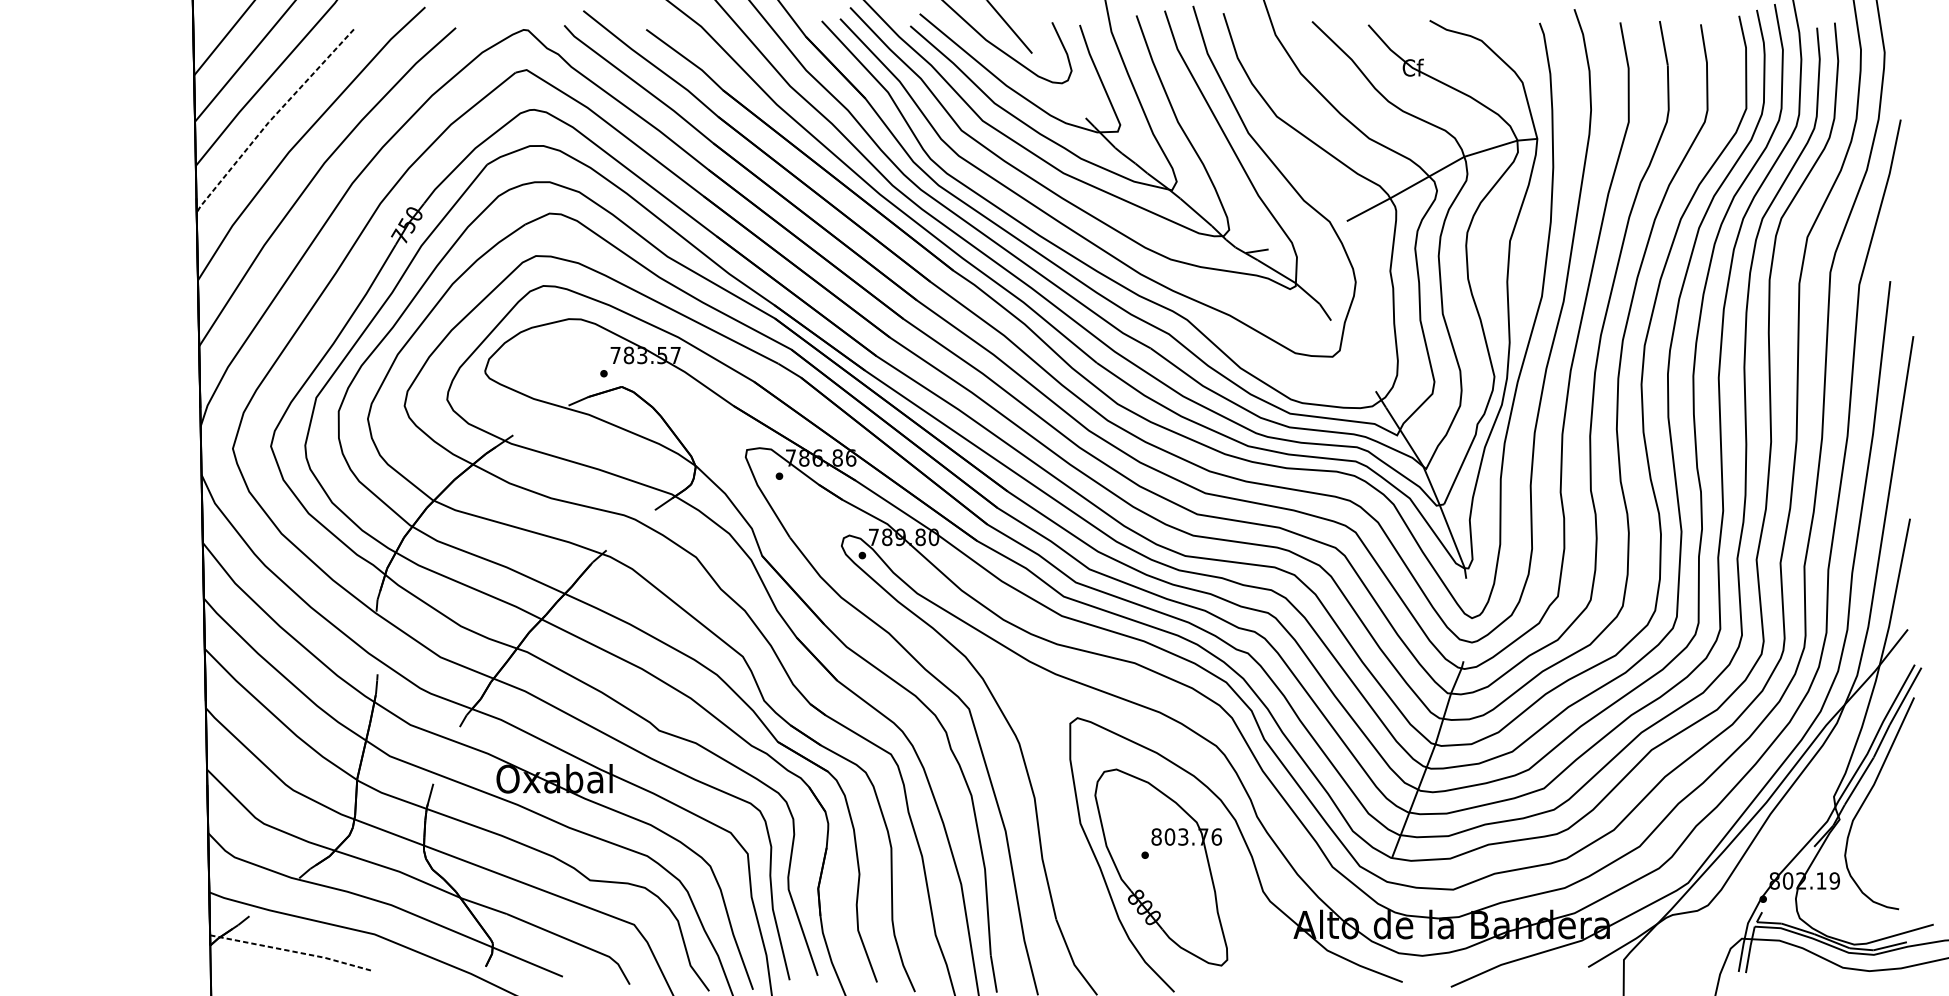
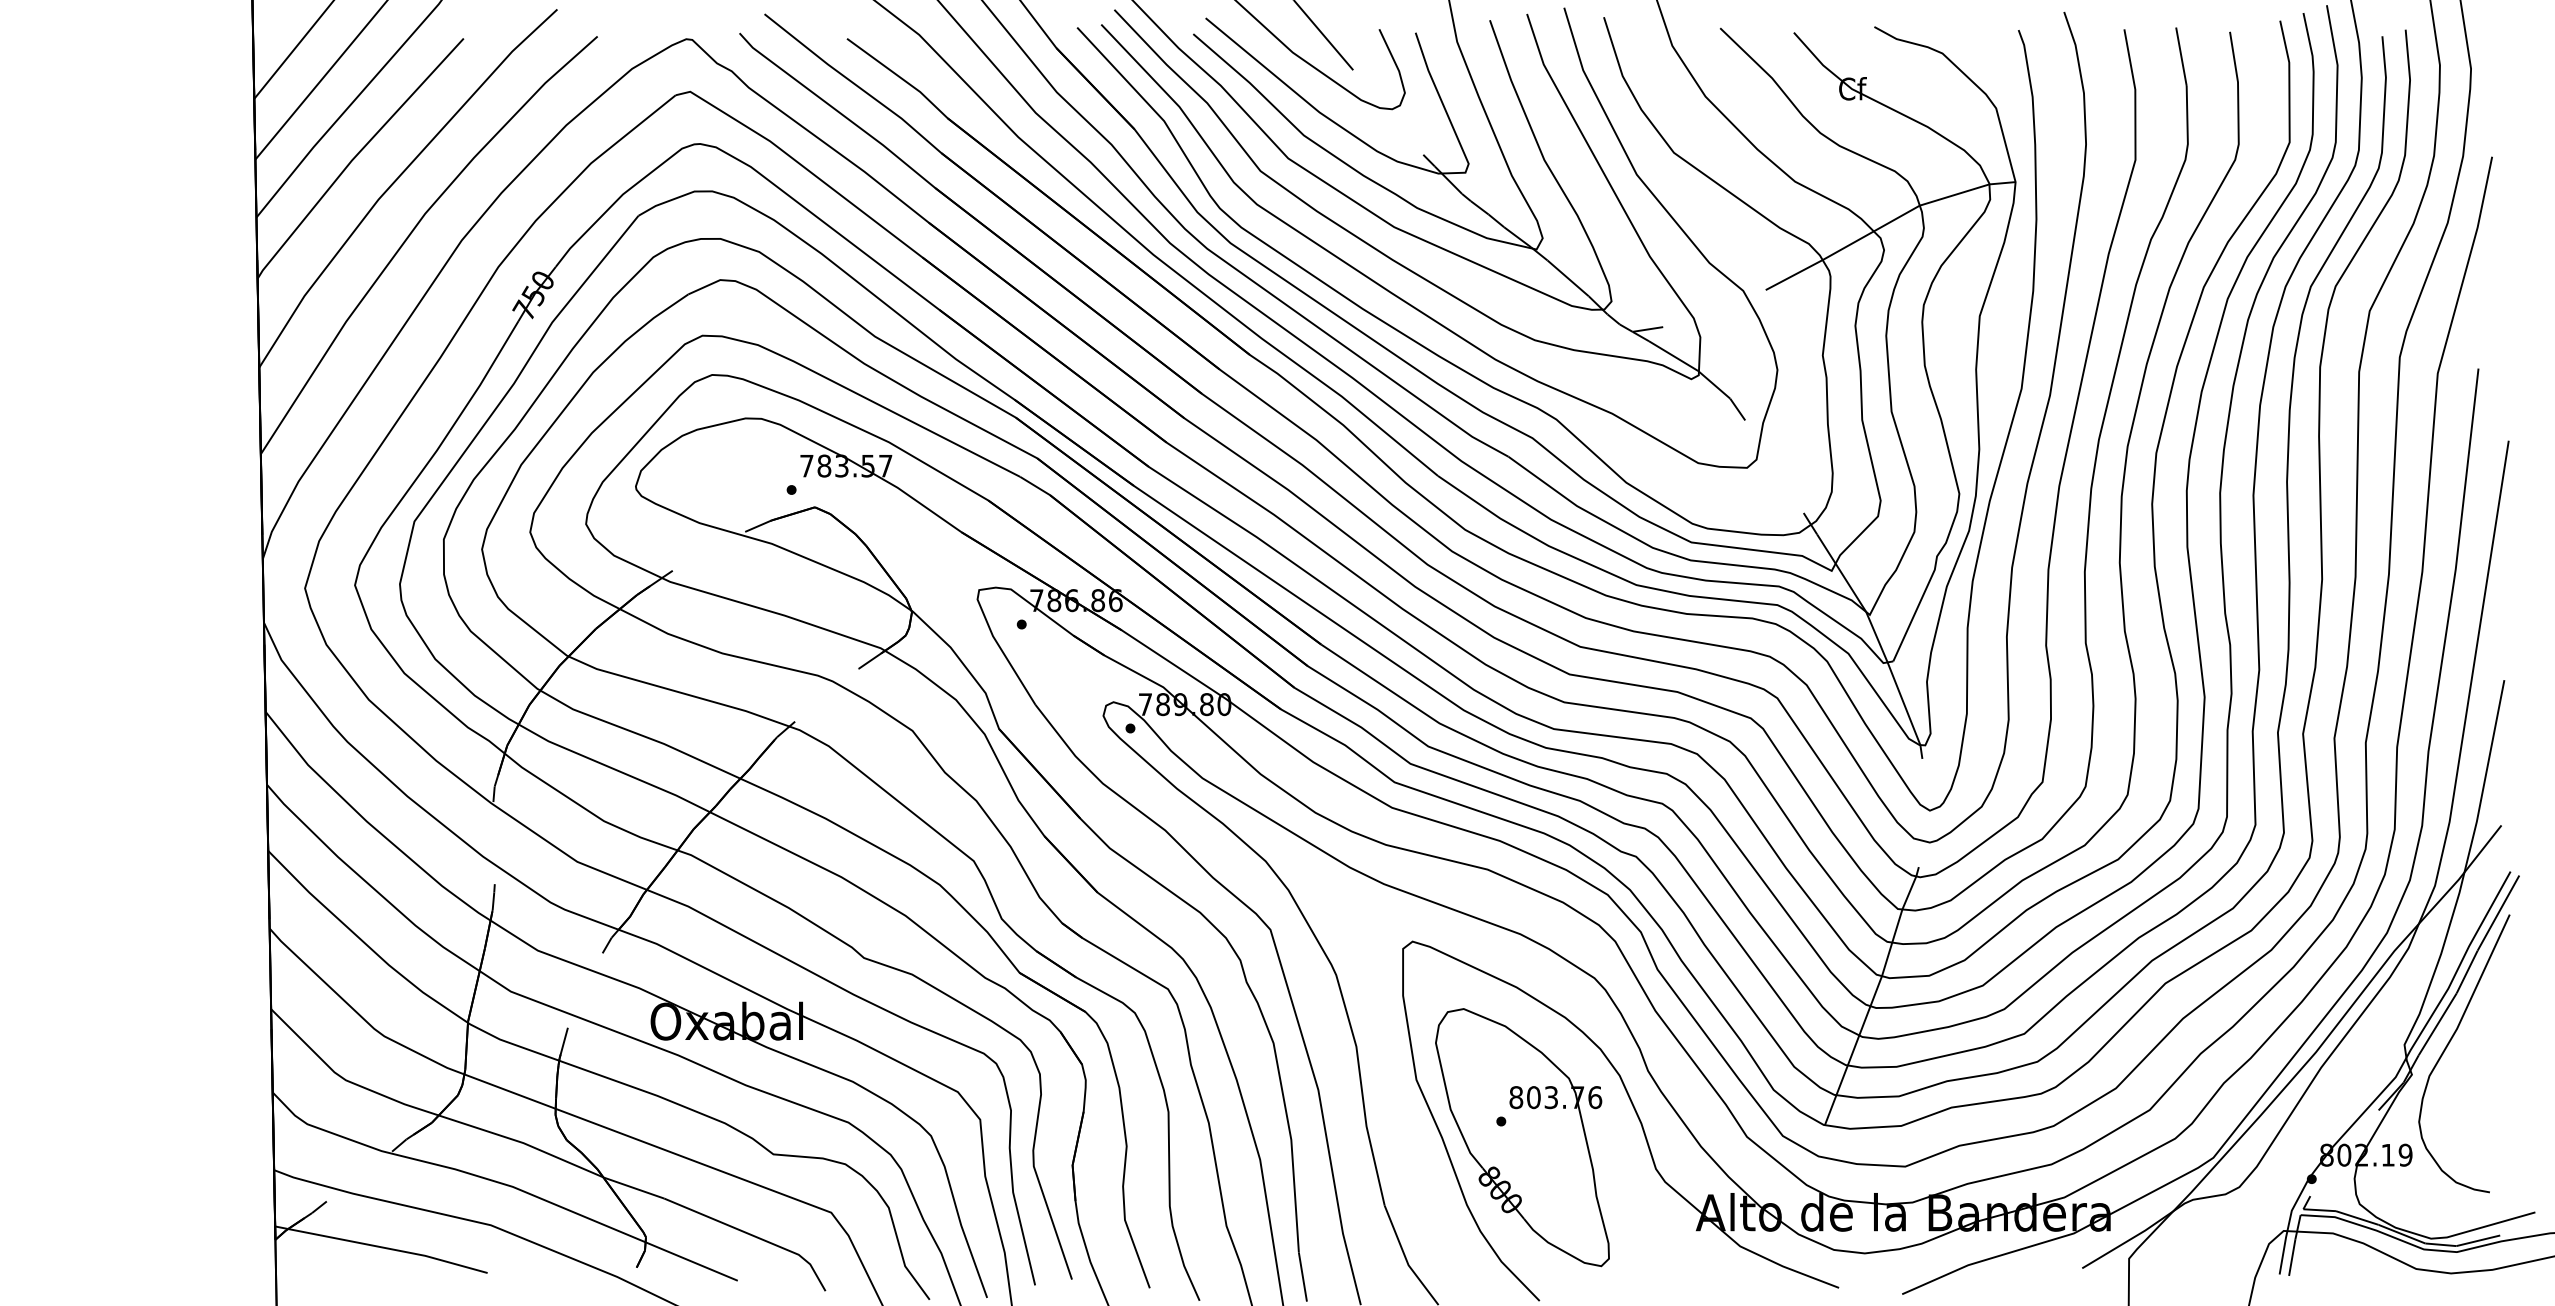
line: (271, 119) -> (355, 156), dashed -> solid
line: (292, 951) -> (383, 1247), dashed -> solid

